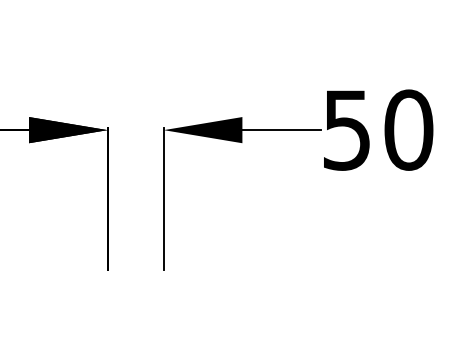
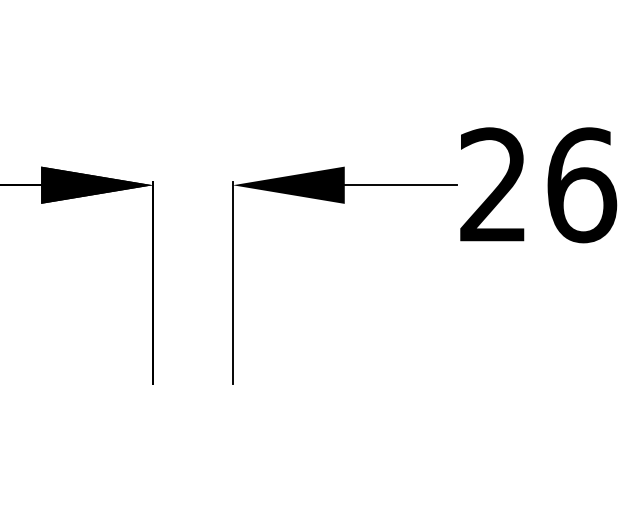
text: (378, 129) -> (538, 184), 50 -> 26

